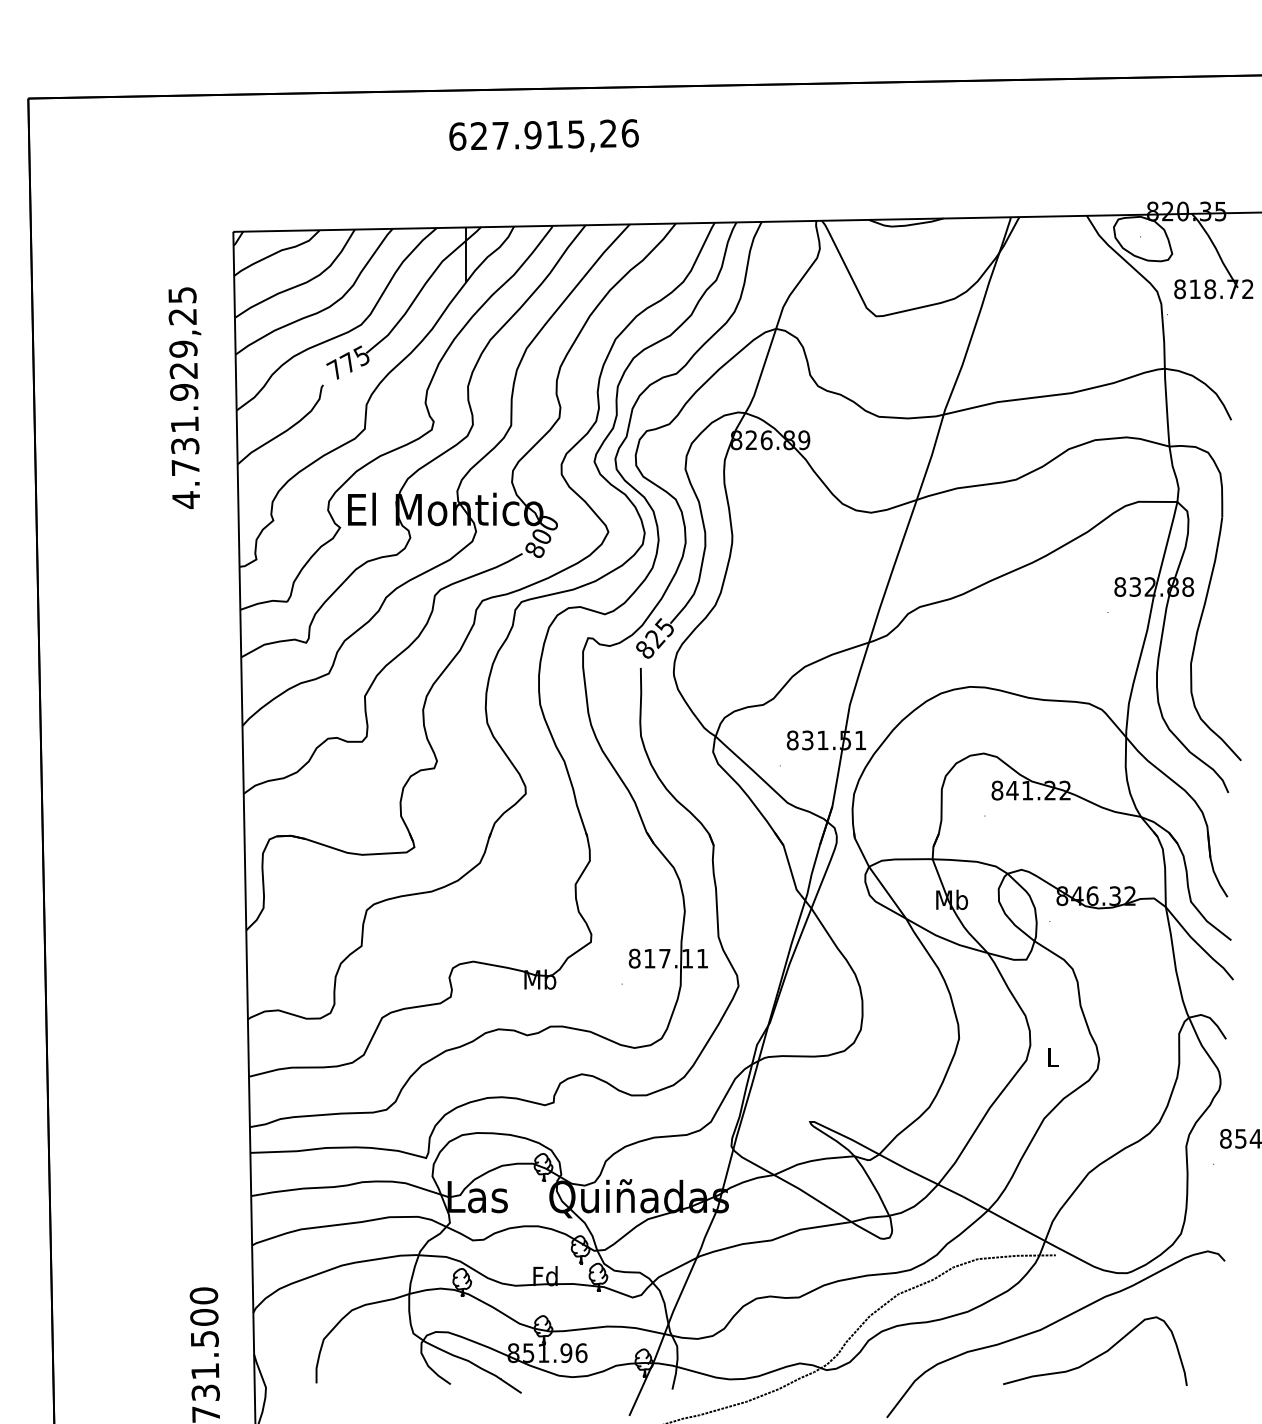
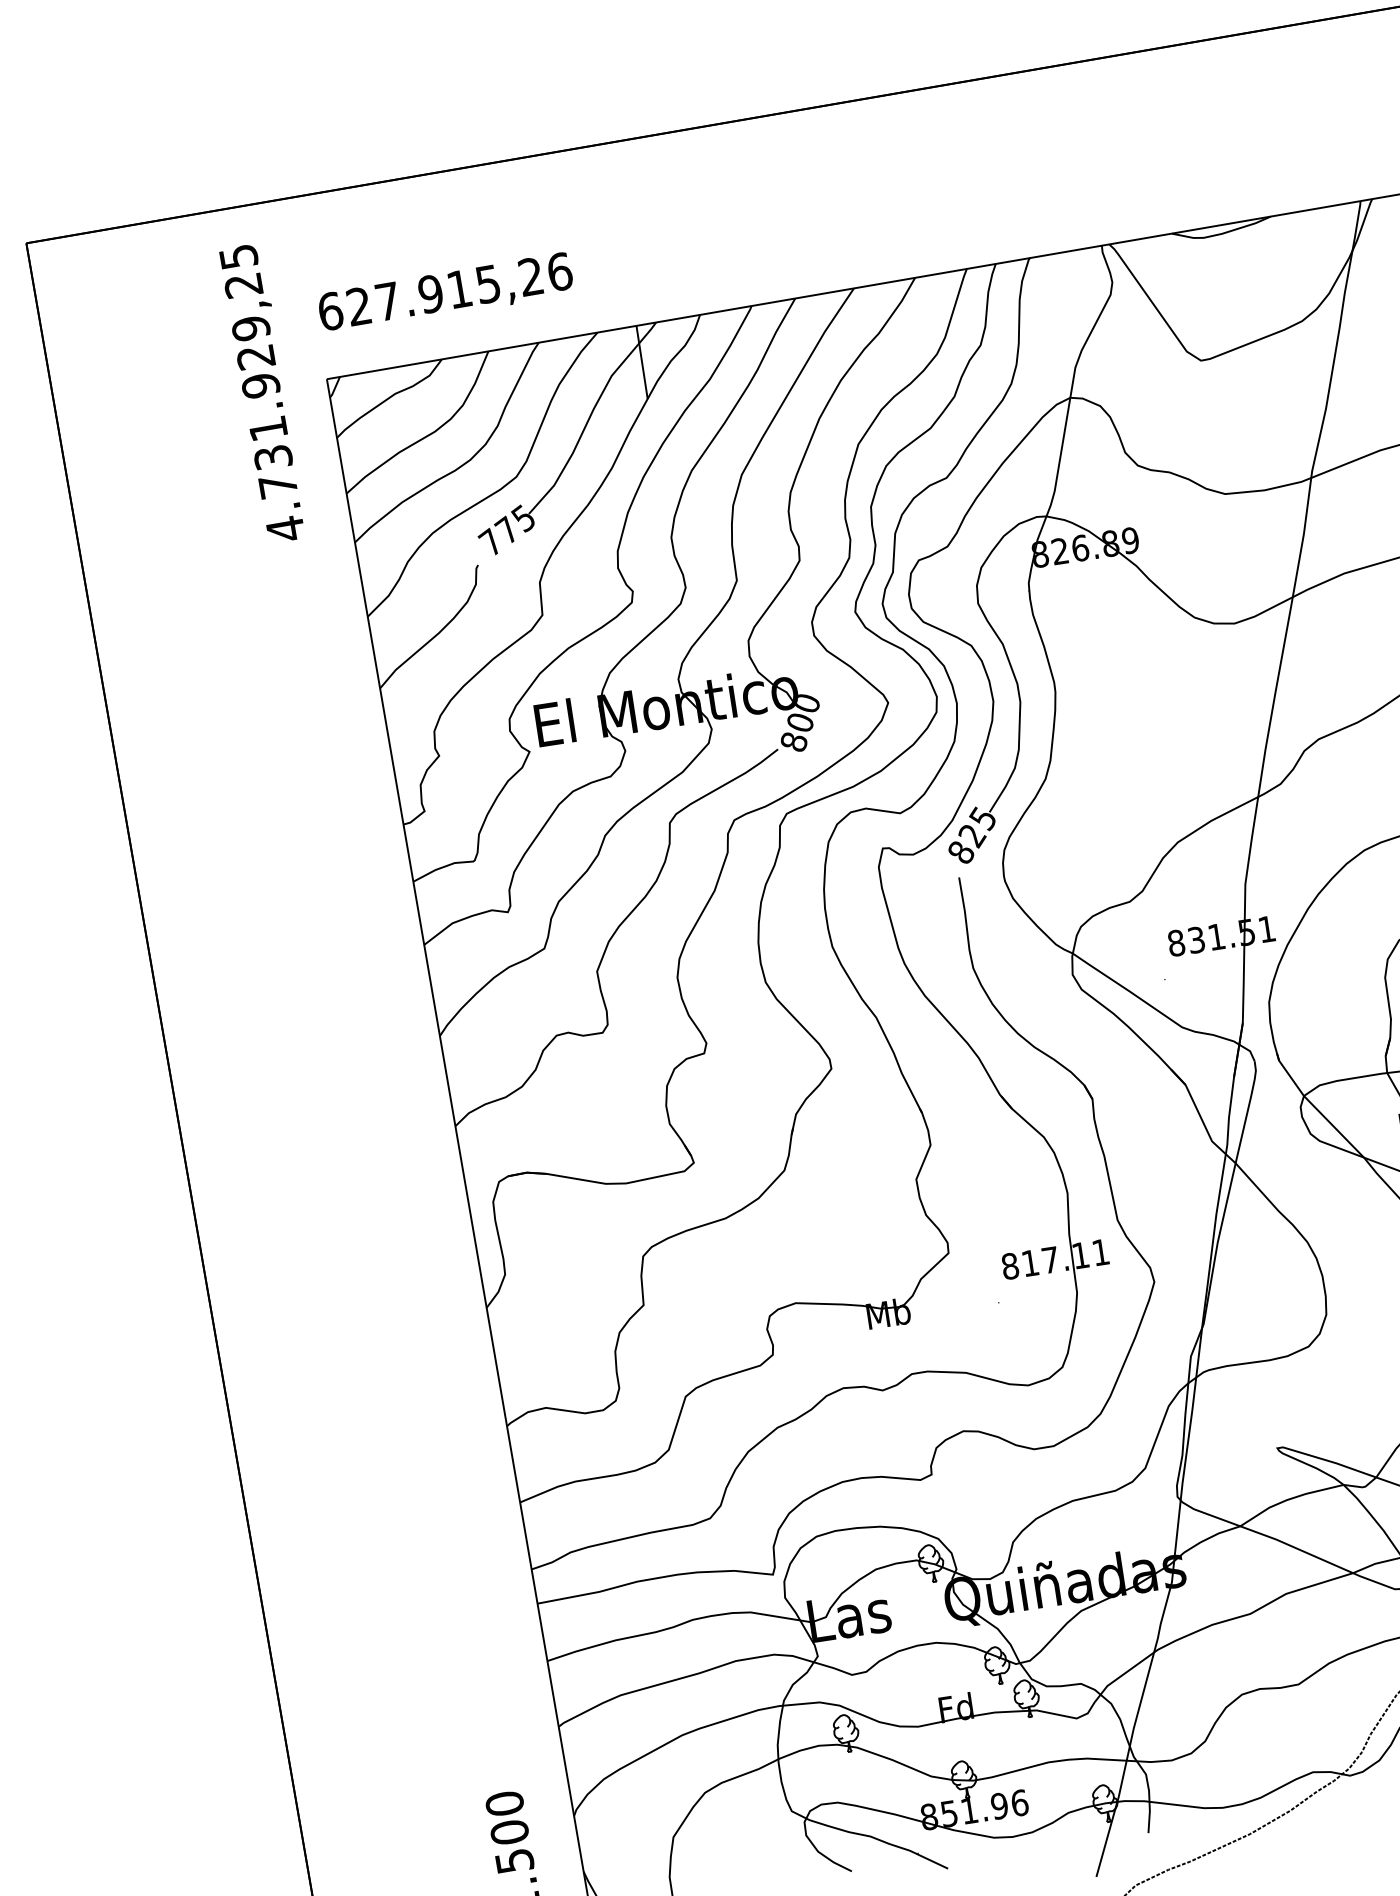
text: (543, 135) -> (444, 292), moved
text: (184, 398) -> (262, 394), moved

